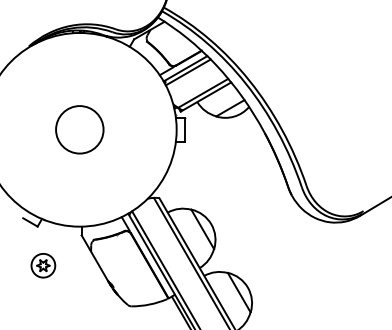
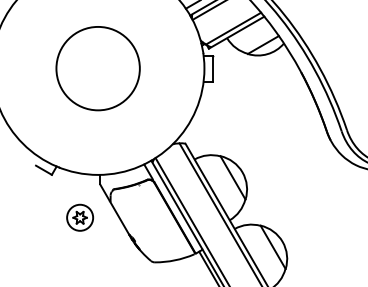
circle: (79, 129) -> (97, 68), size x1.6
part: (43, 265) -> (80, 217), moved

